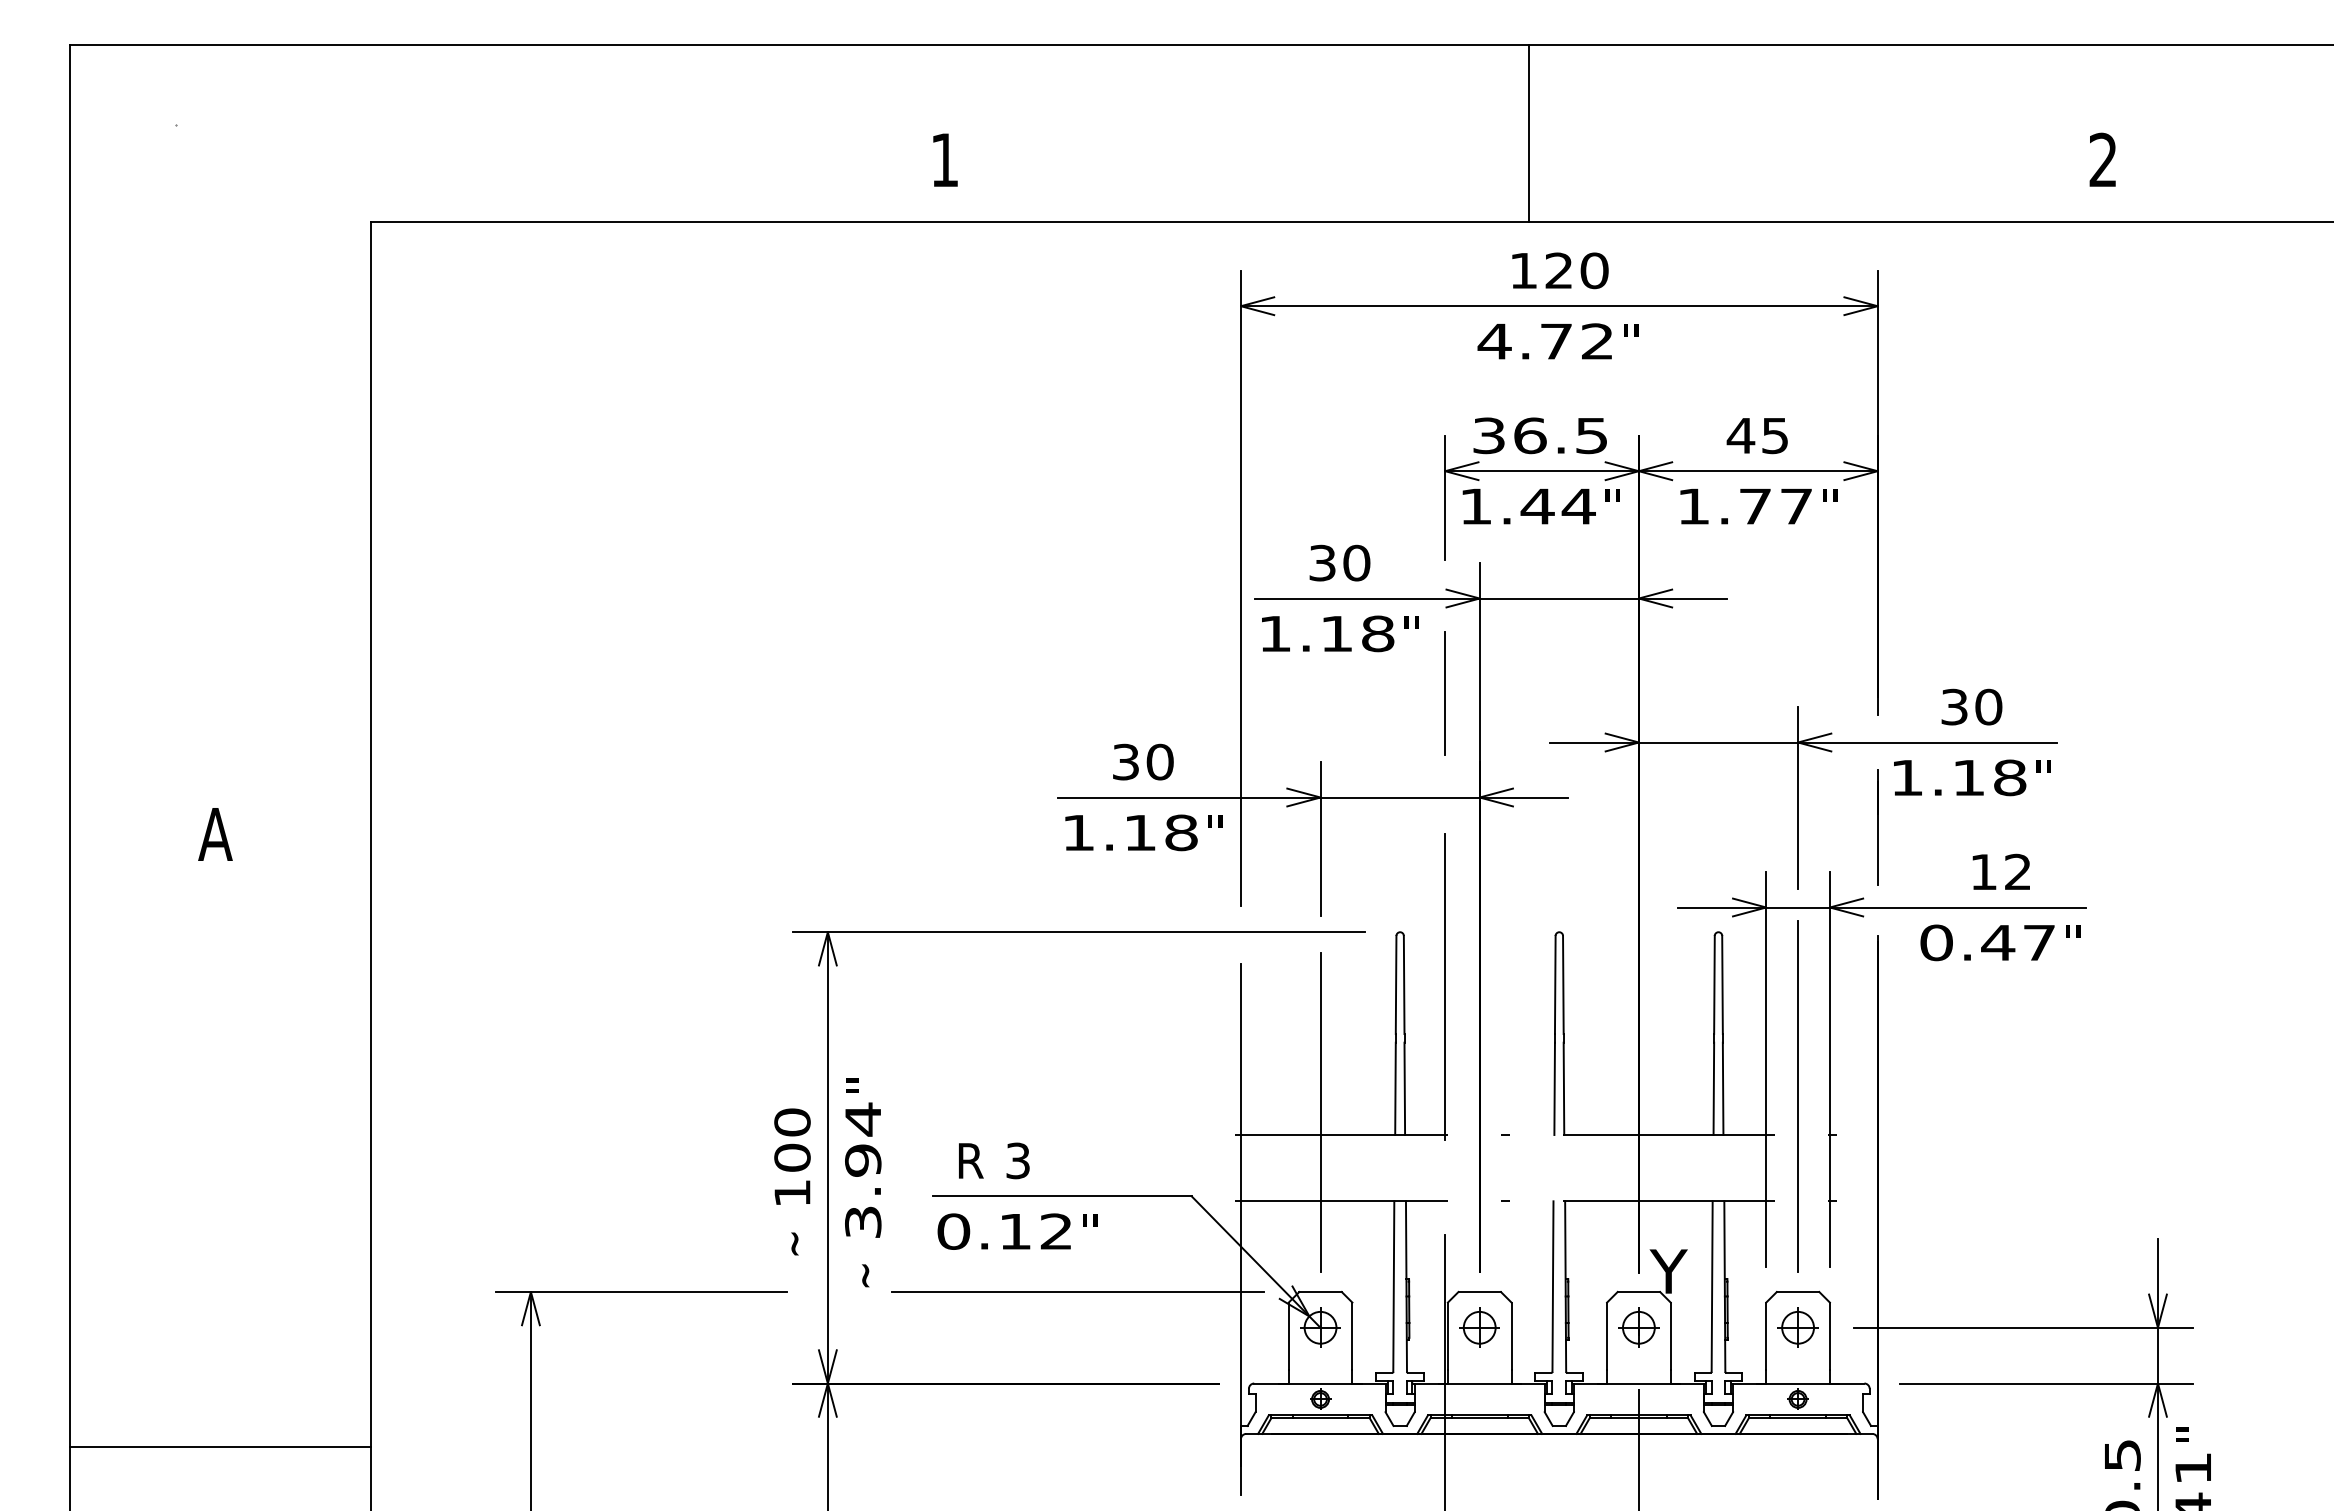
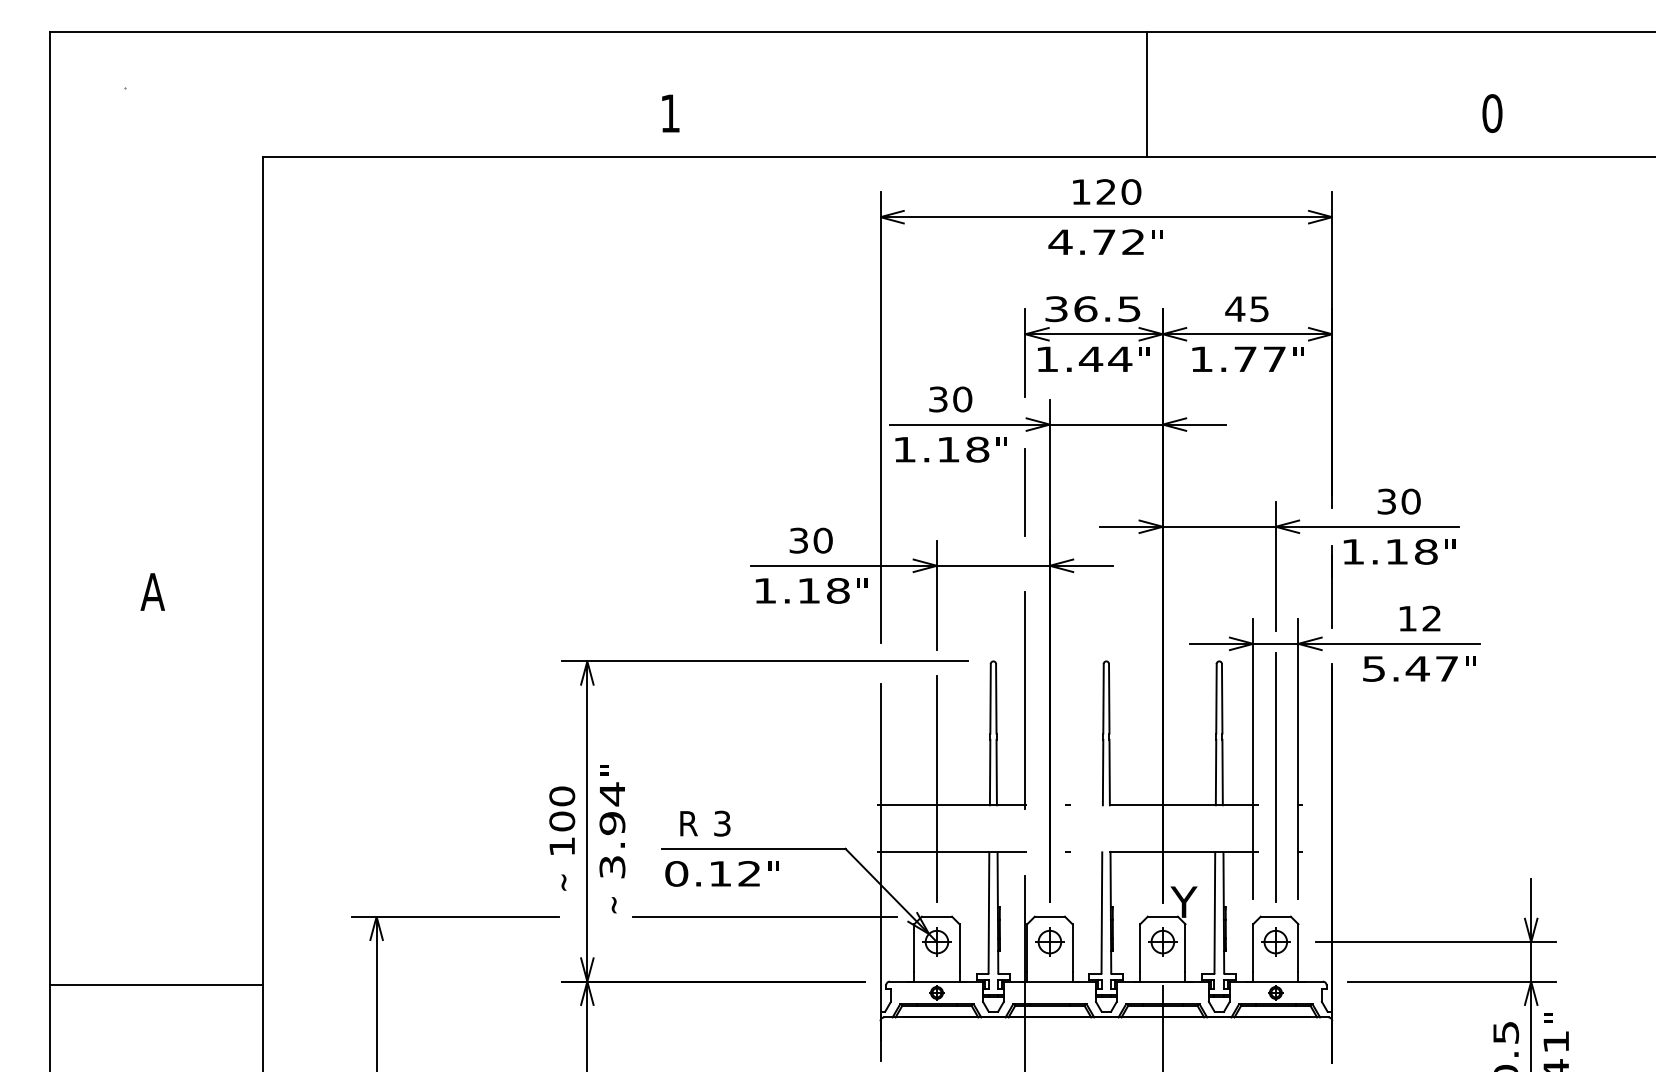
line: (1529, 133) -> (1147, 94), moved
text: (2103, 159) -> (1492, 113), 2 -> 0
text: (1936, 942) -> (1374, 668), 0.47 -> 5.47
line: (220, 1446) -> (156, 985), moved

